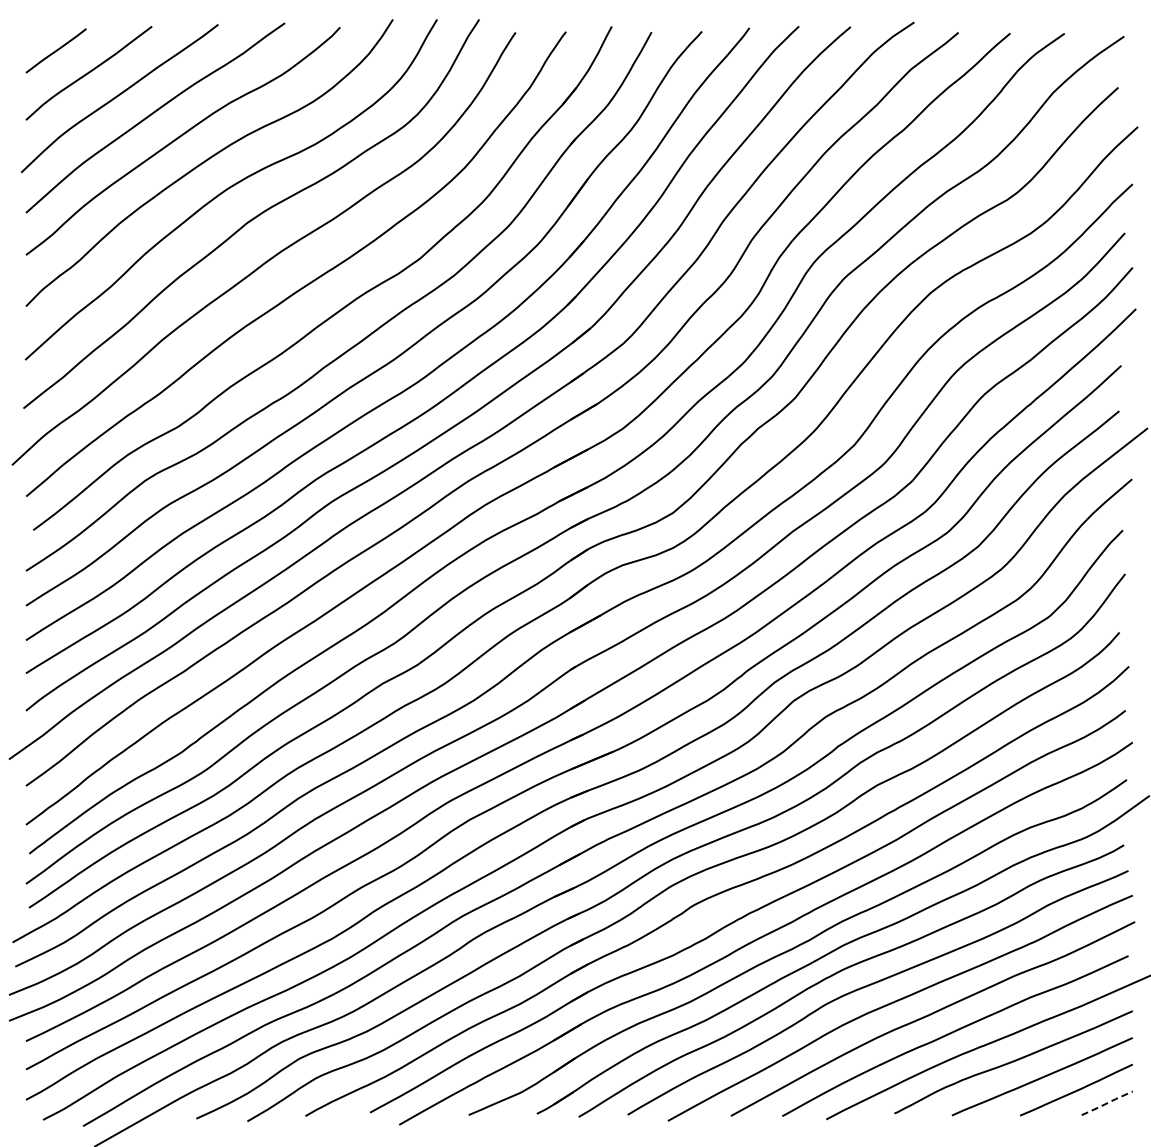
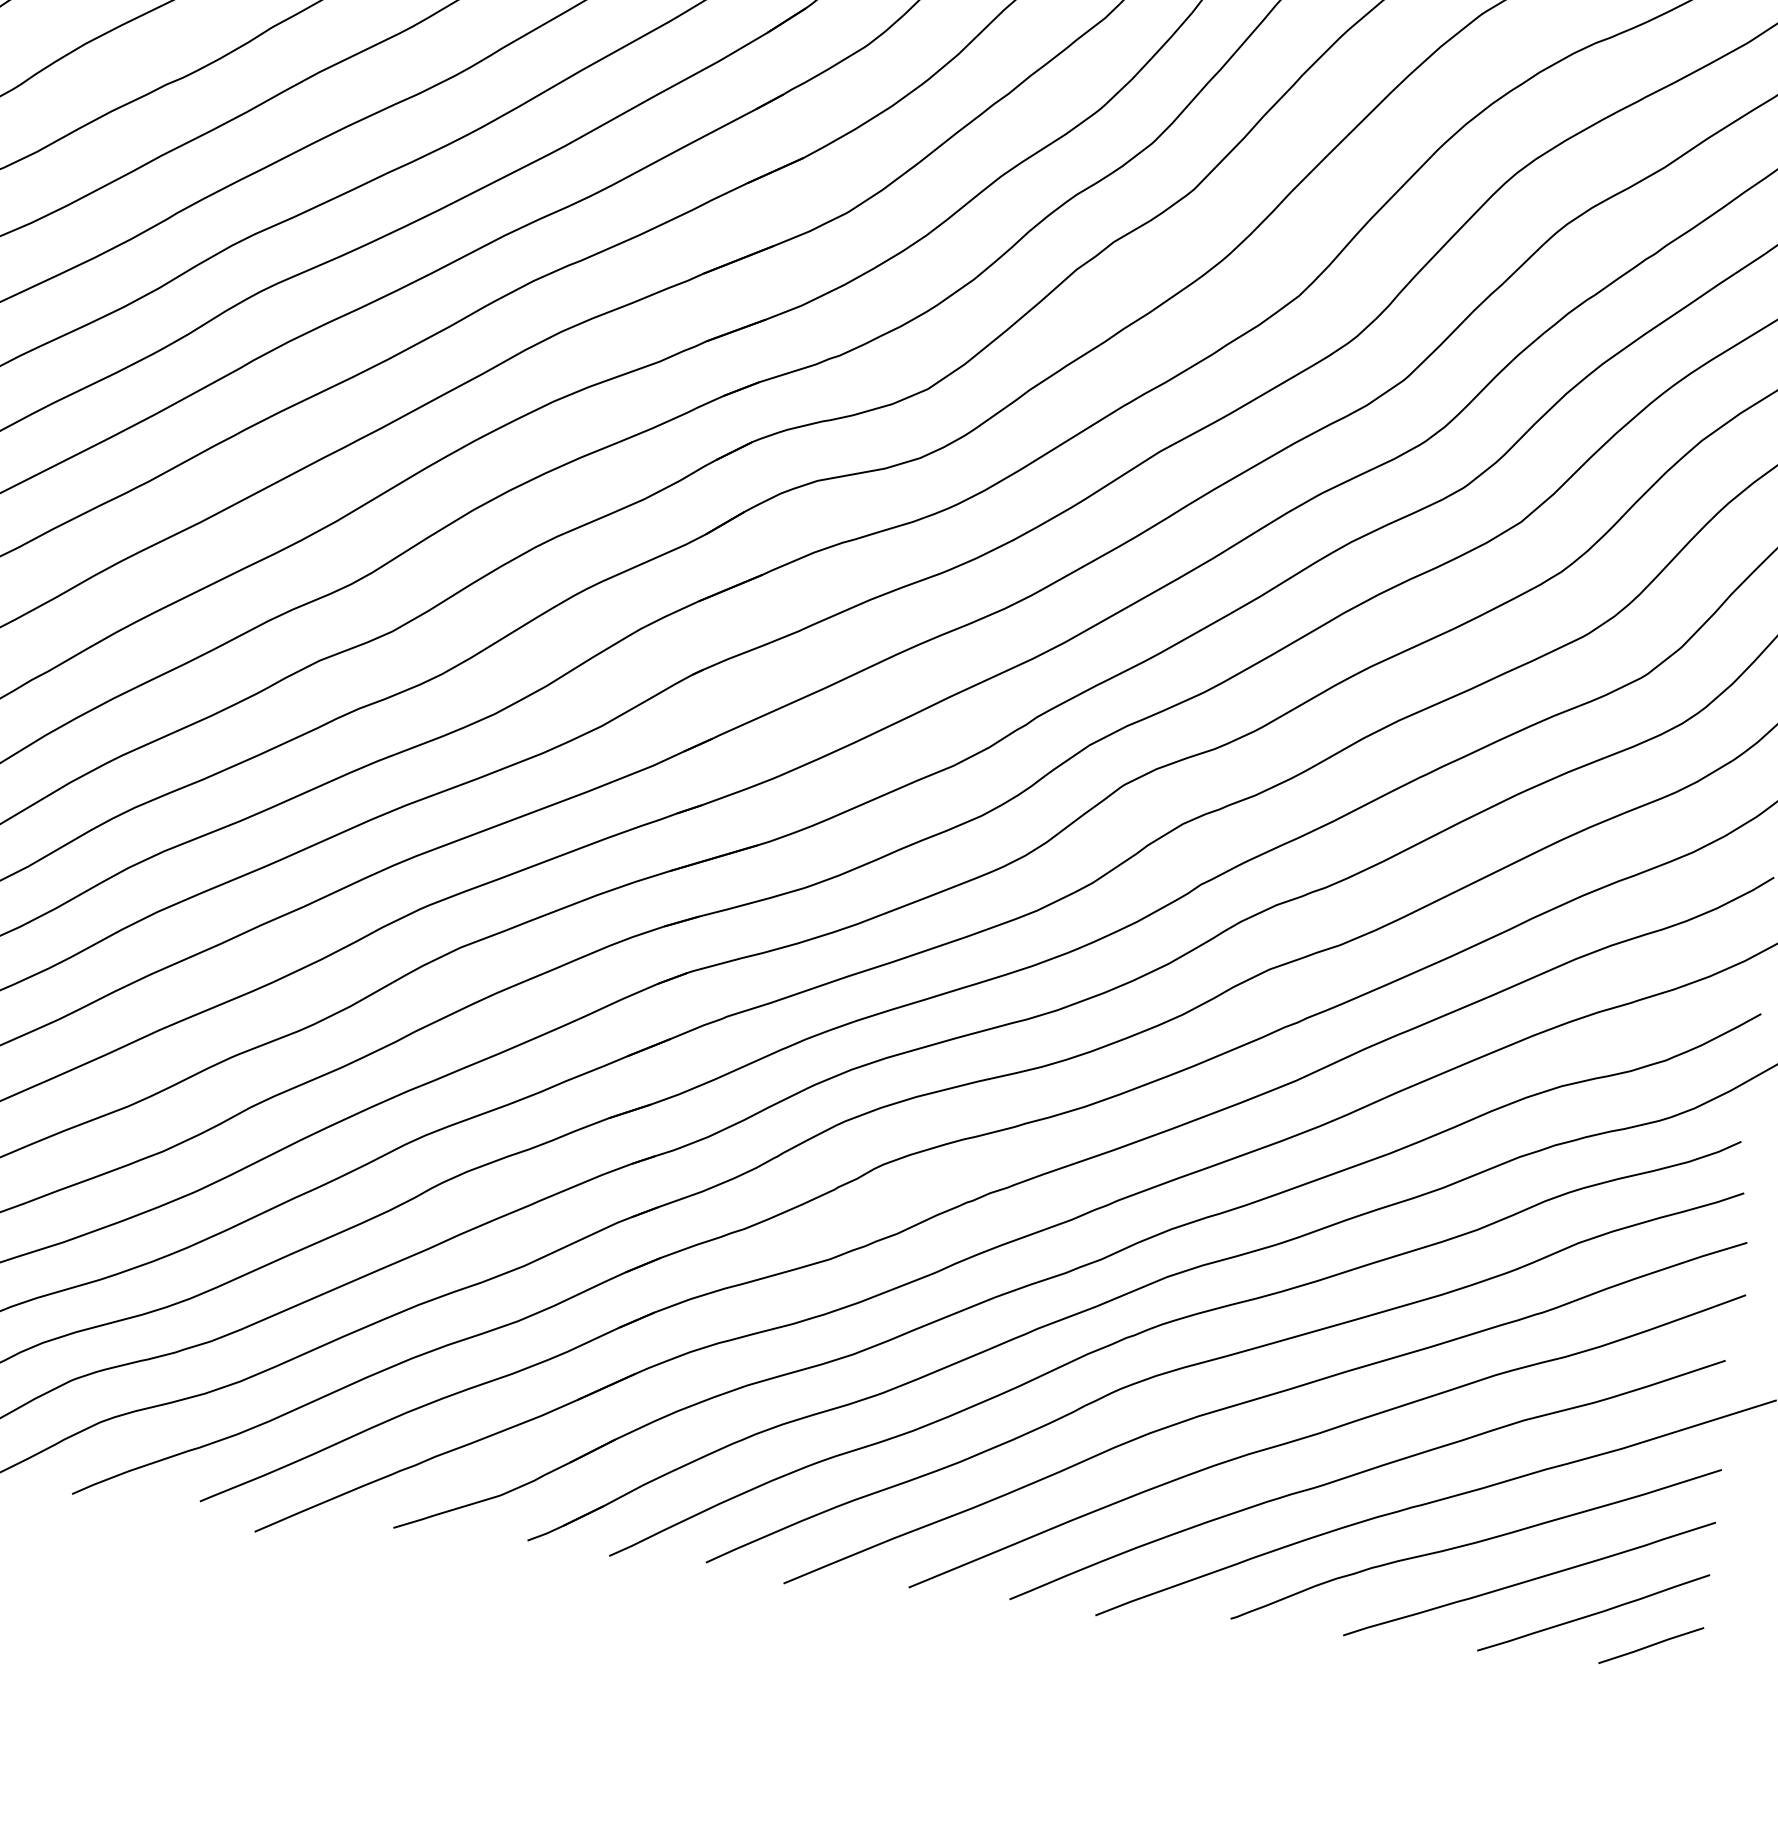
line: (1107, 1103) -> (1651, 1646), dashed -> solid

